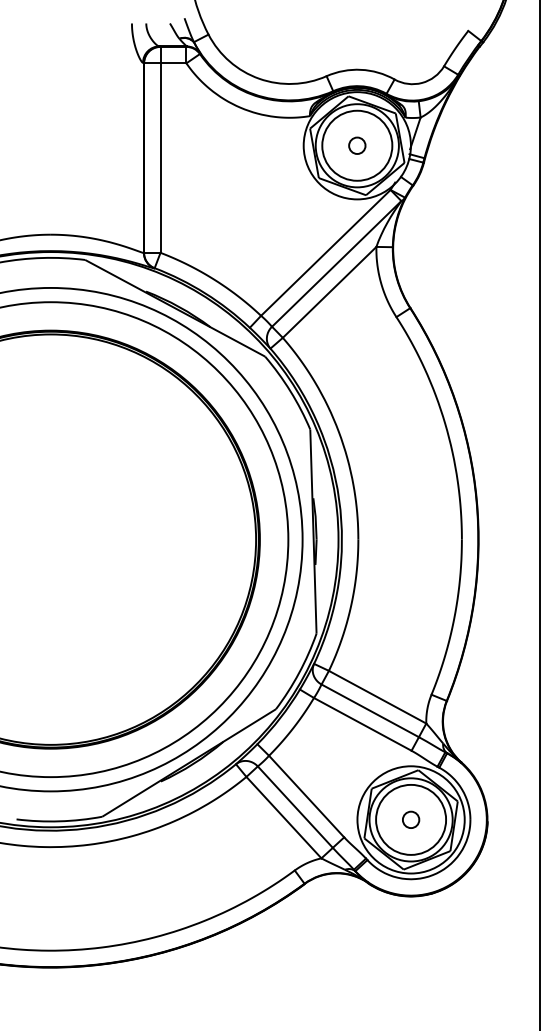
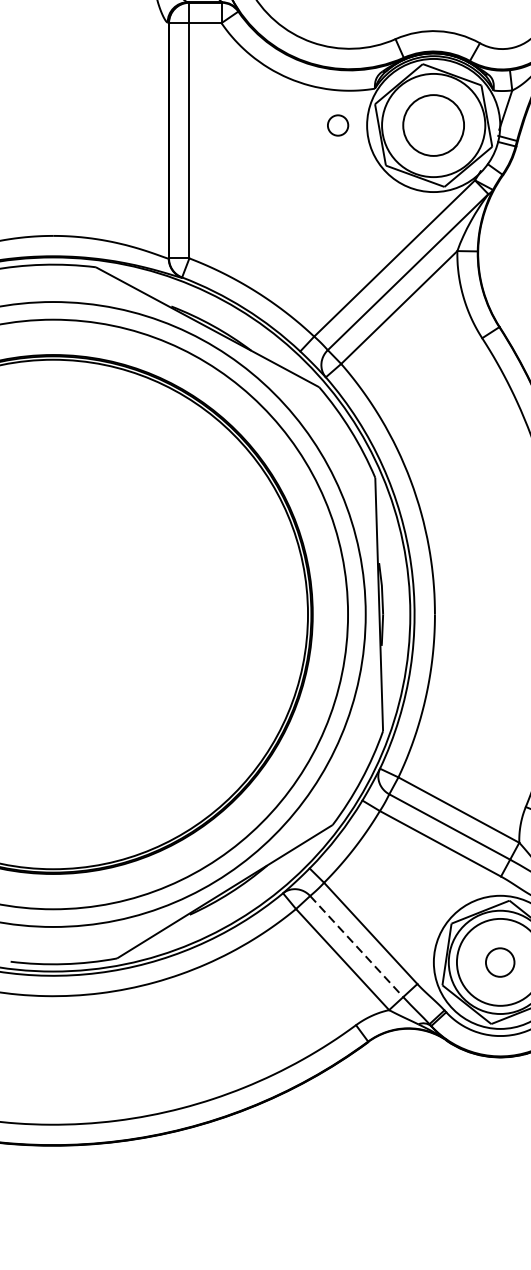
circle: (357, 145) -> (338, 125), moved
circle: (357, 145) -> (433, 125), size x0.7
line: (295, 807) -> (356, 946), solid -> dashed
circle: (411, 819) -> (500, 961), size x1.4

